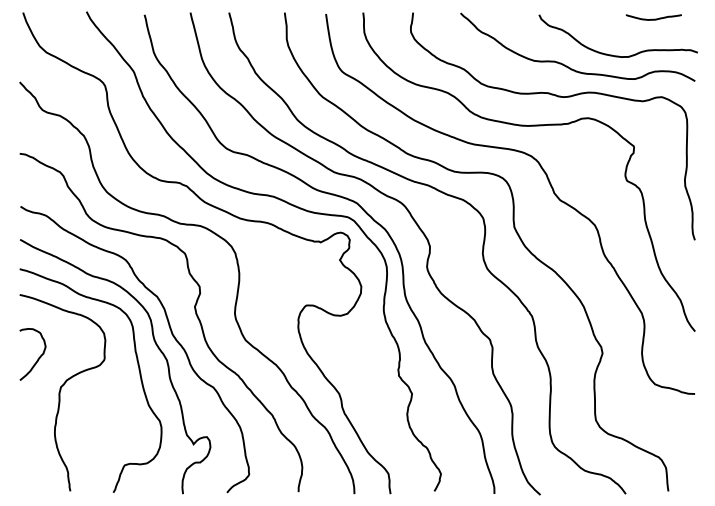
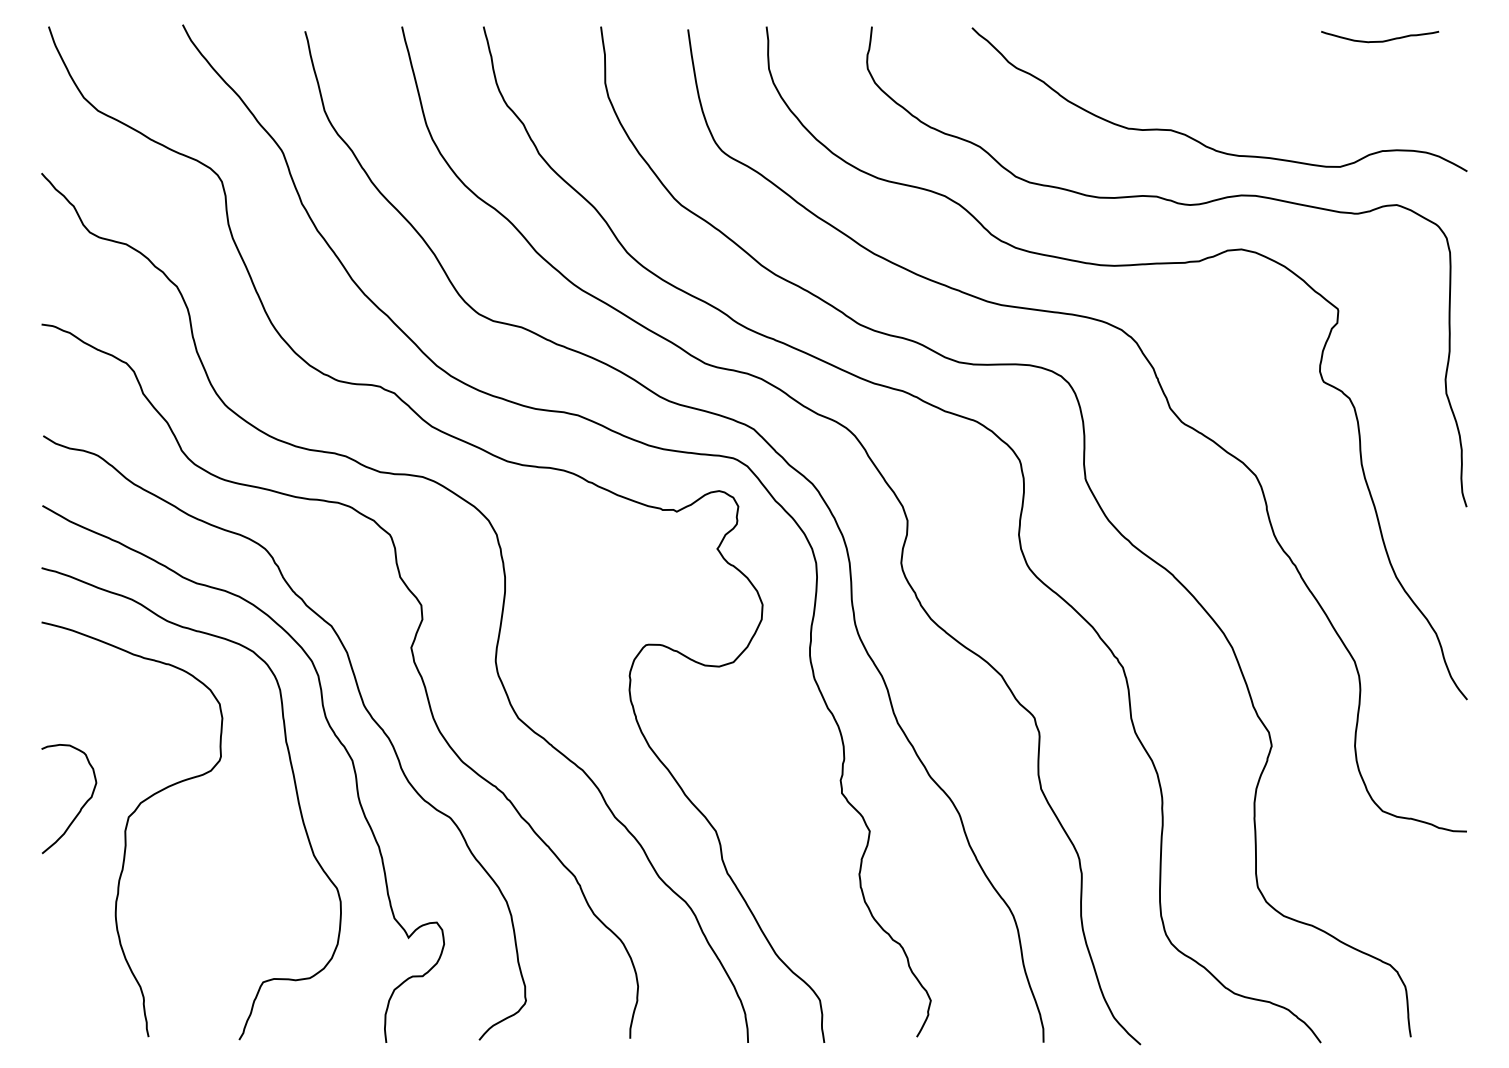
curve: (612, 54) -> (1292, 115), removed
curve: (37, 358) -> (79, 807), moved

